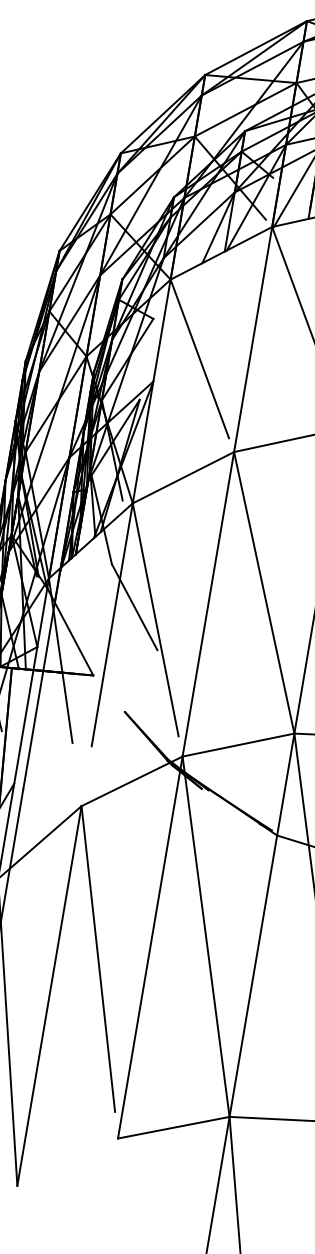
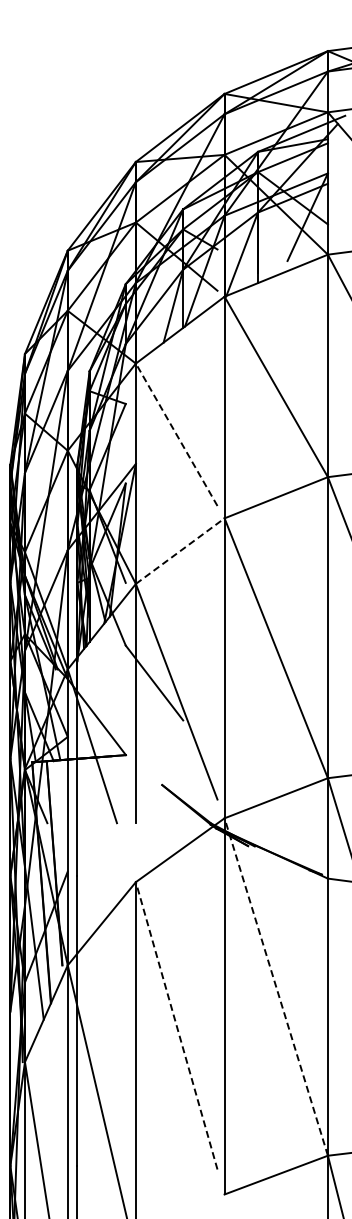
line: (199, 358) -> (176, 434), solid -> dashed
line: (183, 477) -> (180, 550), solid -> dashed
line: (206, 936) -> (276, 986), solid -> dashed
line: (98, 958) -> (176, 1025), solid -> dashed

